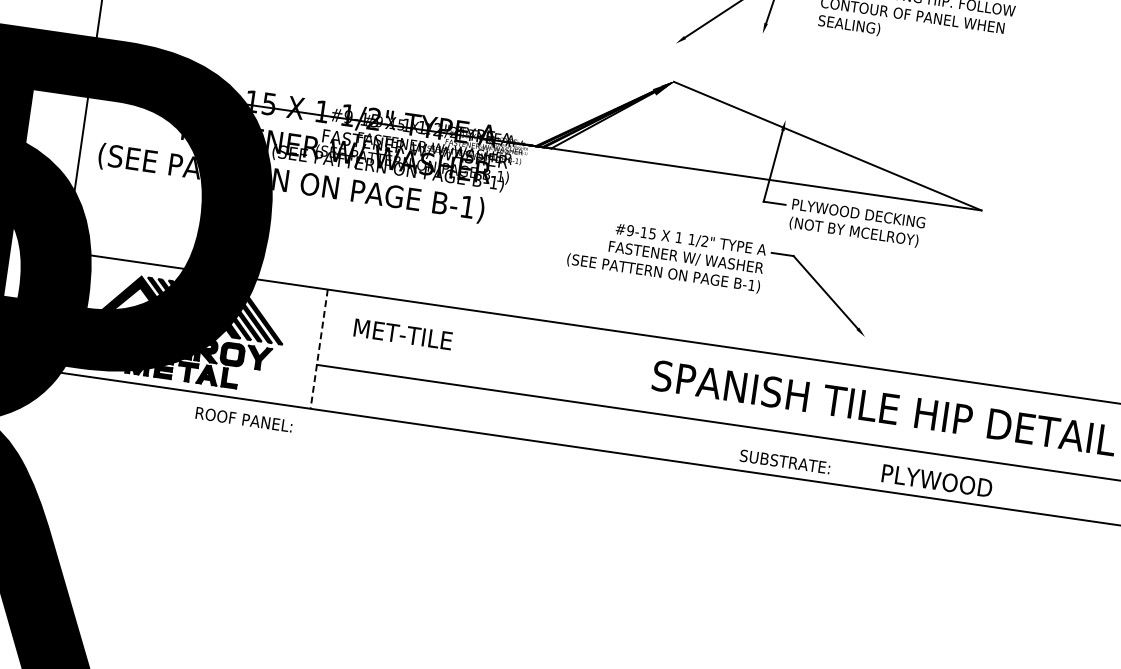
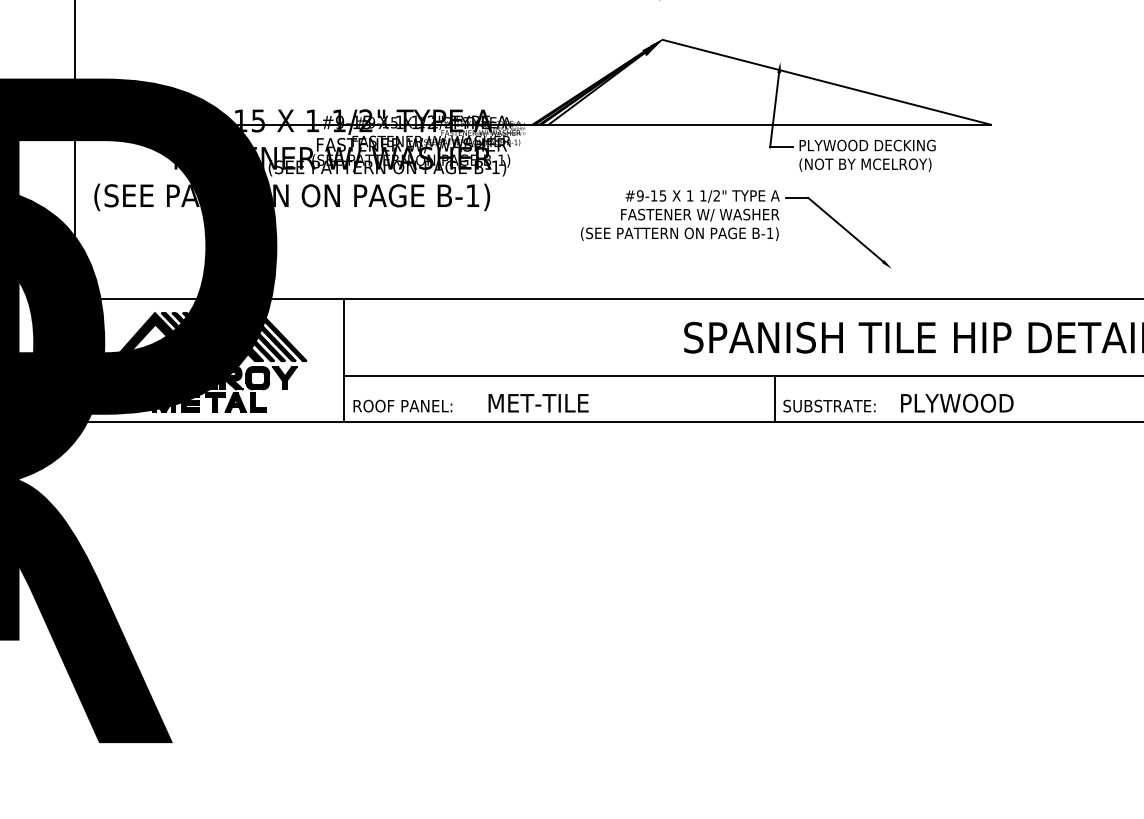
text: (403, 334) -> (538, 403), moved
line: (319, 349) -> (344, 360), dashed -> solid
text: (243, 419) -> (402, 405), moved
line: (732, 446) -> (774, 398), added
text: (937, 480) -> (957, 402), moved

